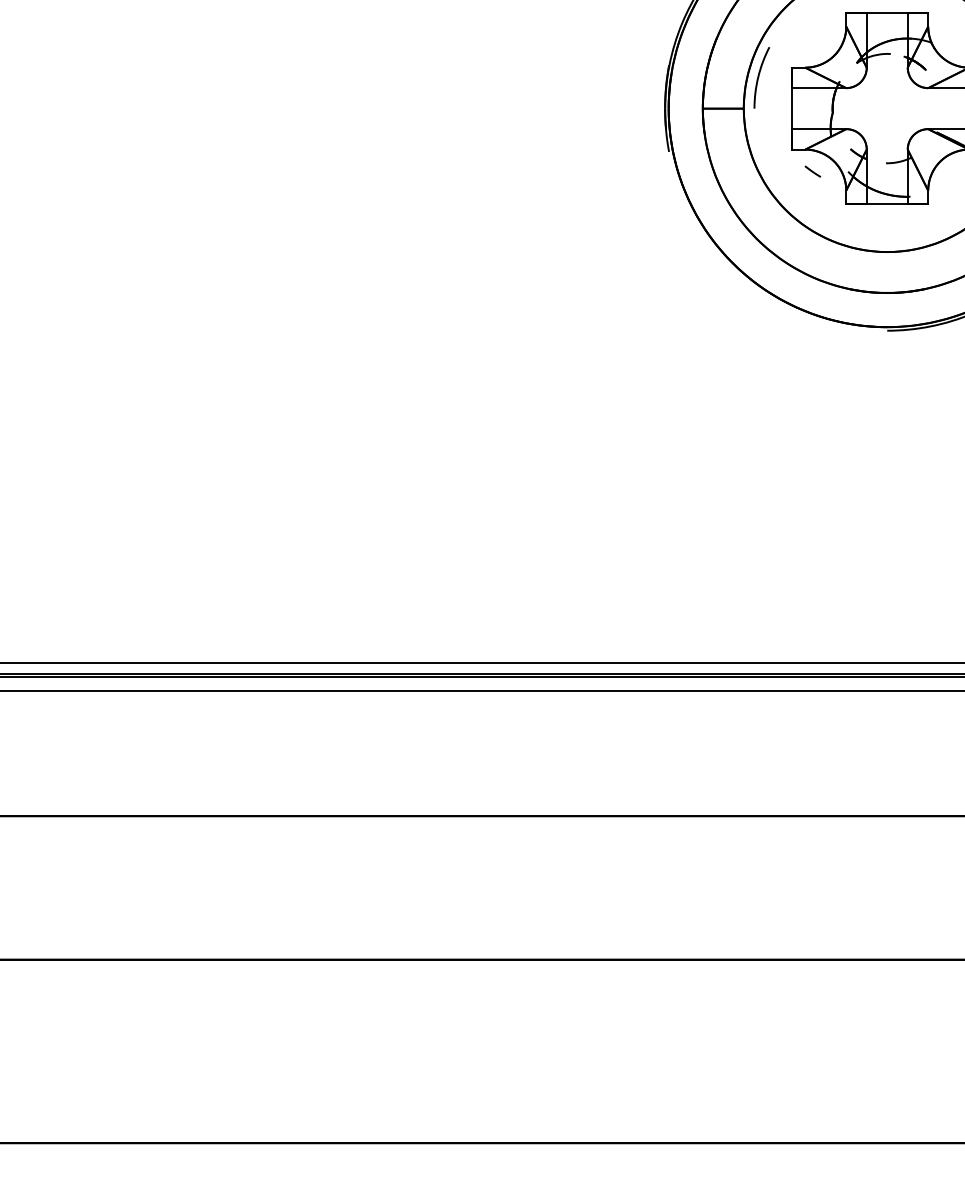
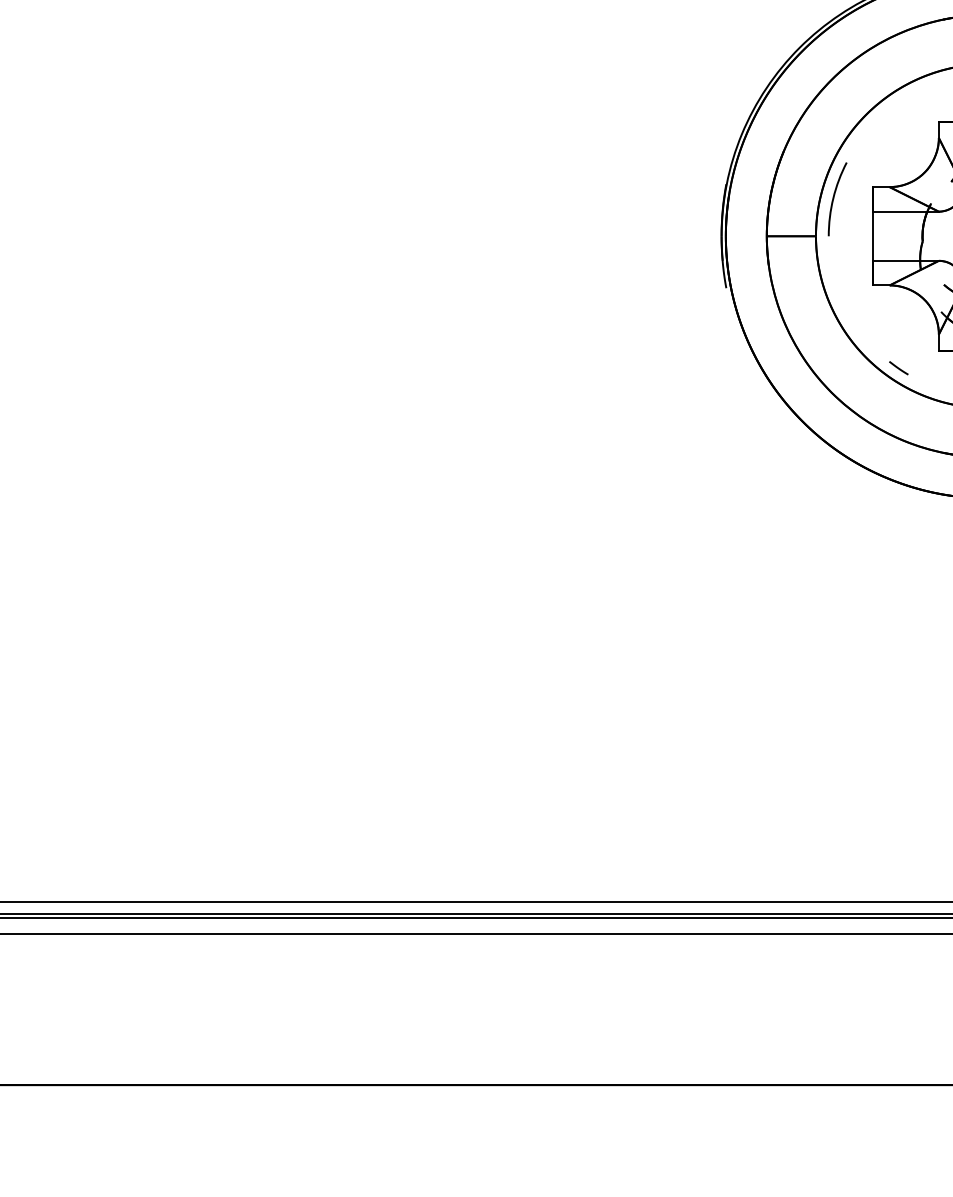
line: (812, 171) -> (898, 368), moved

